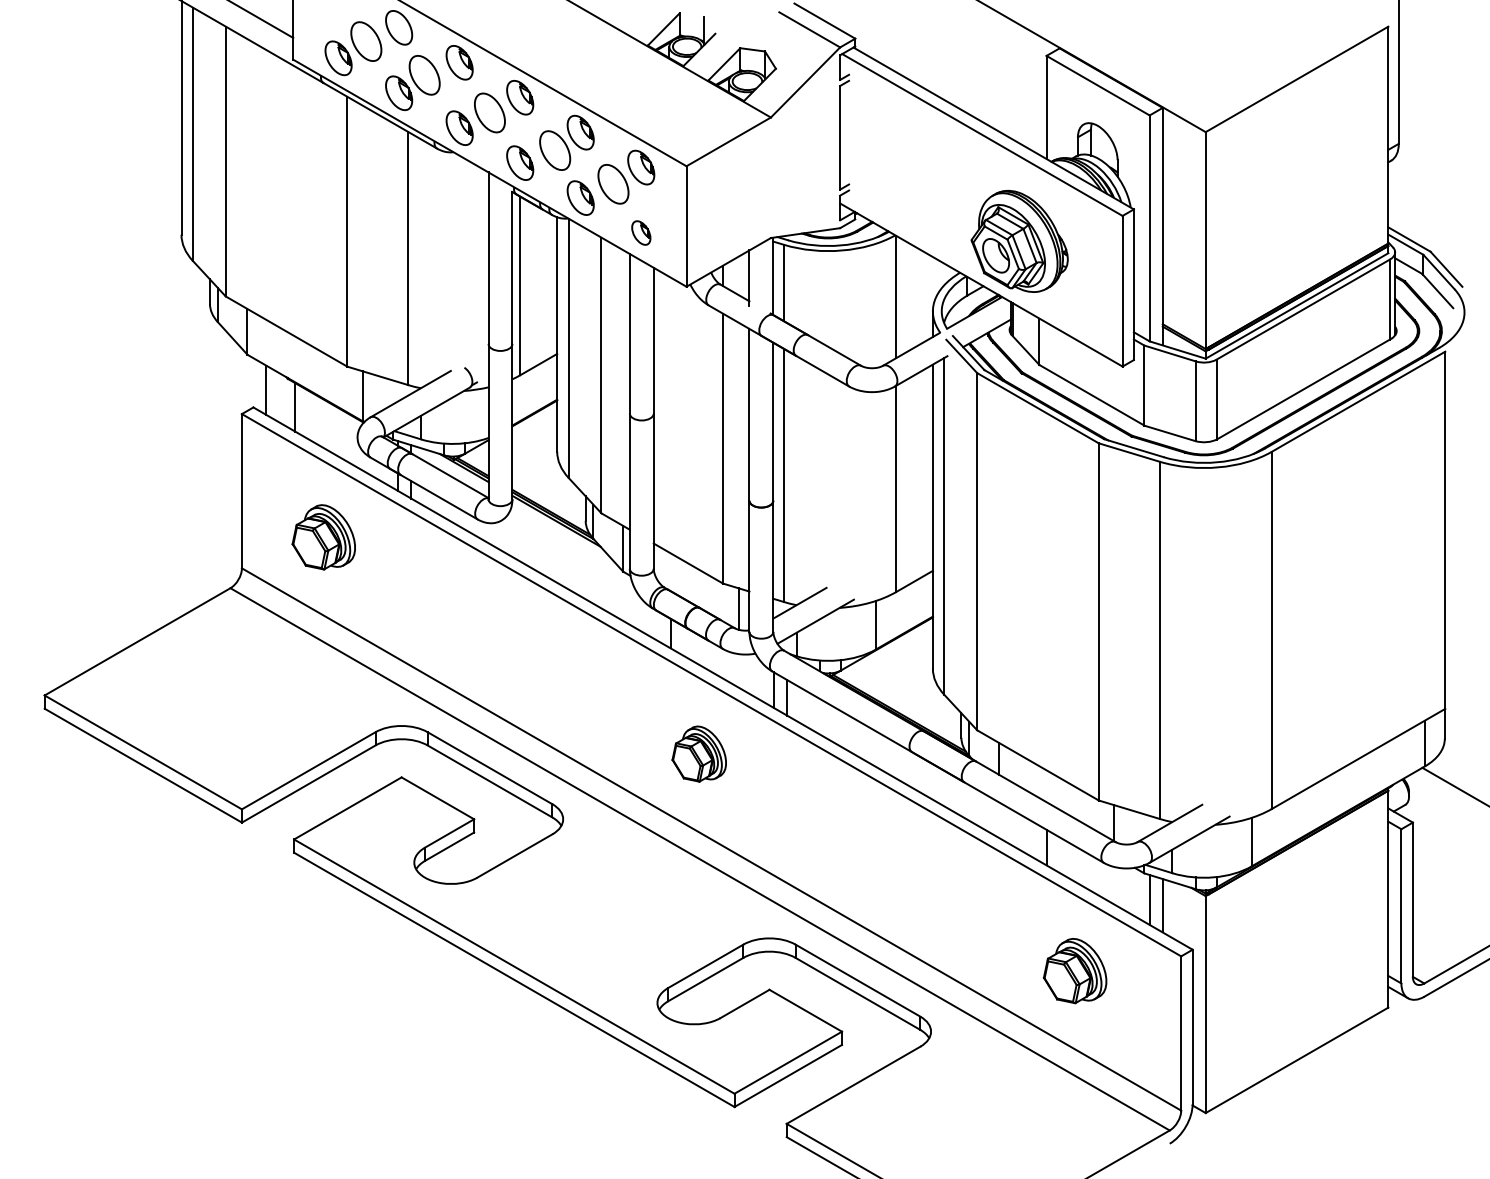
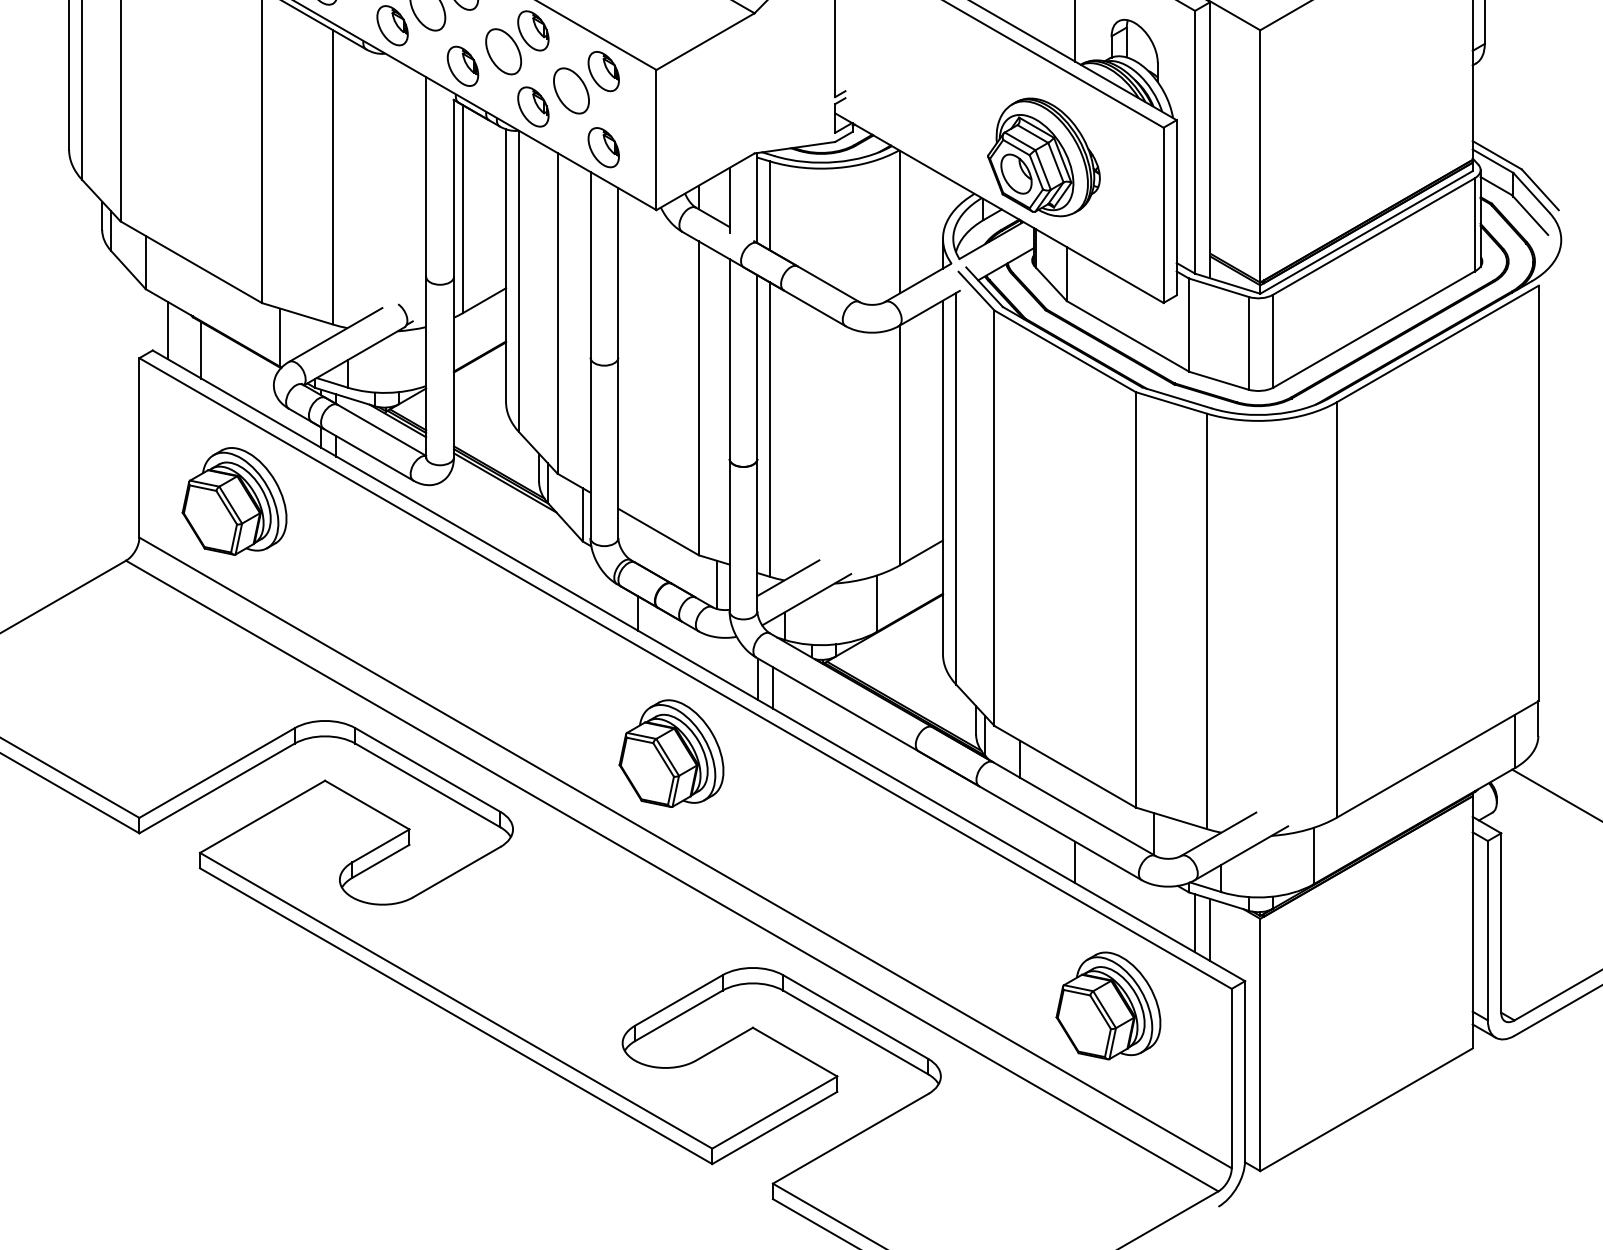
part: (641, 232) -> (604, 147), size x1.43
part: (323, 537) -> (234, 501), size x1.43
part: (698, 753) -> (670, 752), size x1.67
part: (1074, 970) -> (1107, 1005), size x1.43

